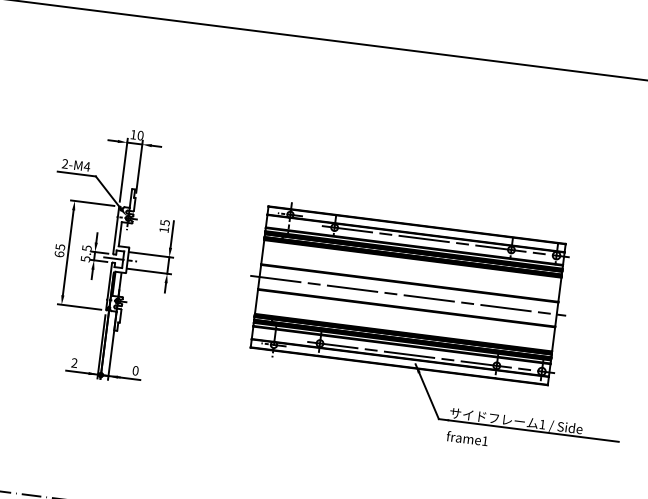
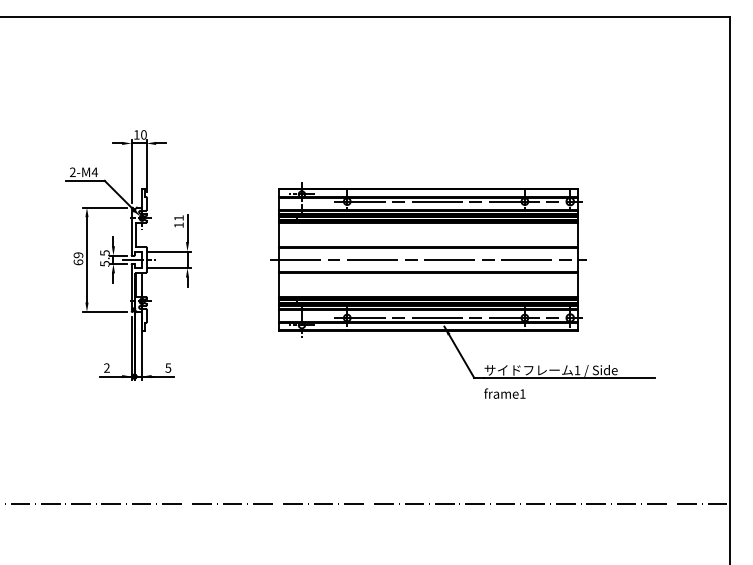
text: (164, 223) -> (178, 218), 15 -> 11
text: (60, 247) -> (78, 255), 65 -> 69
text: (135, 370) -> (168, 367), 0 -> 5

